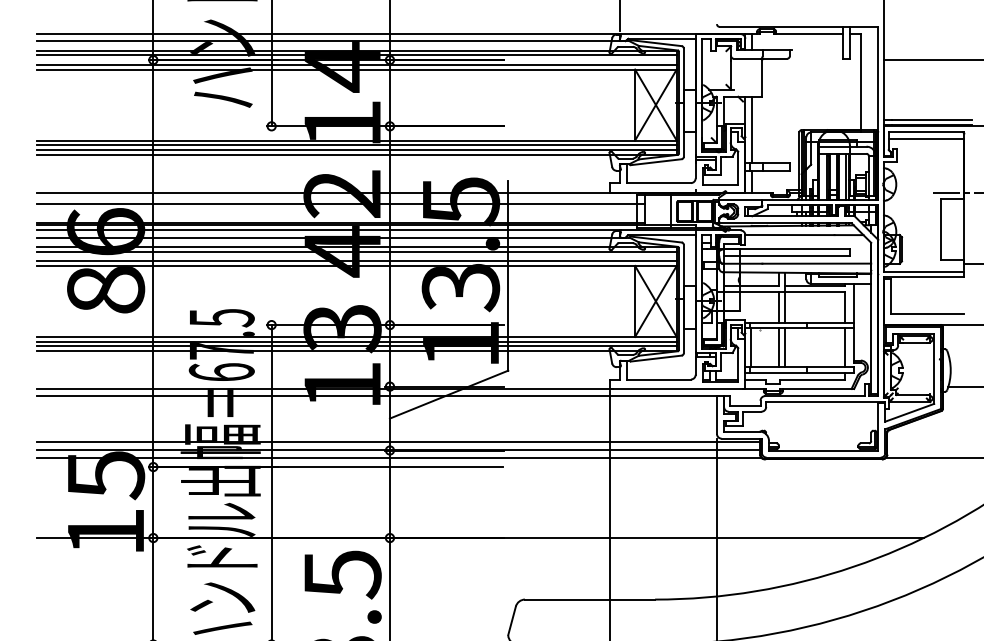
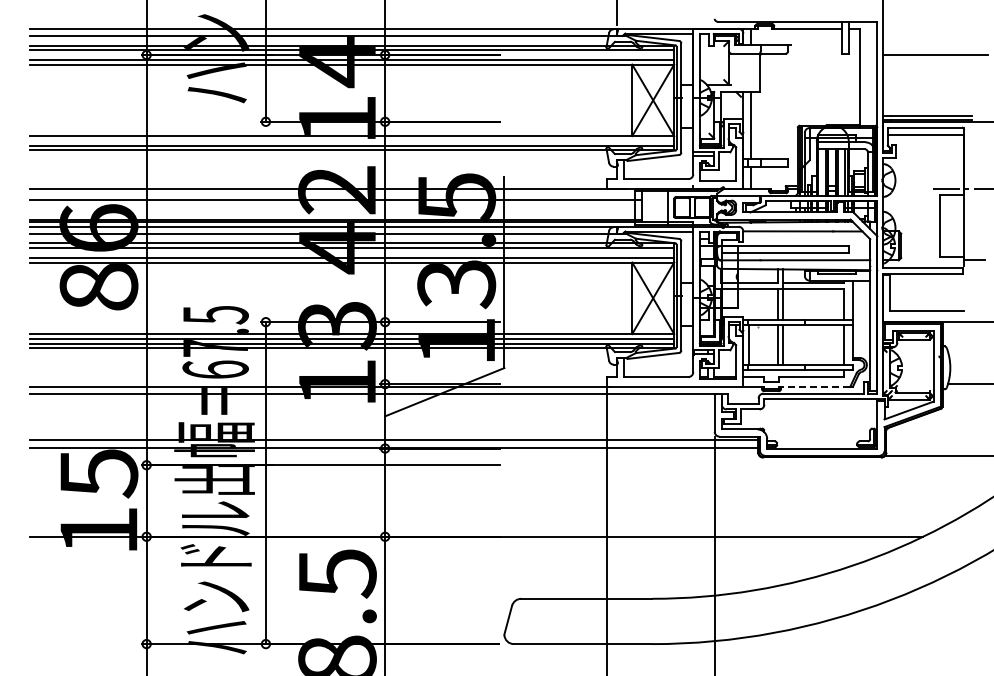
line: (356, 144) -> (351, 140), removed
line: (815, 388) -> (814, 386), solid -> dashed
line: (399, 457) -> (394, 455), removed

